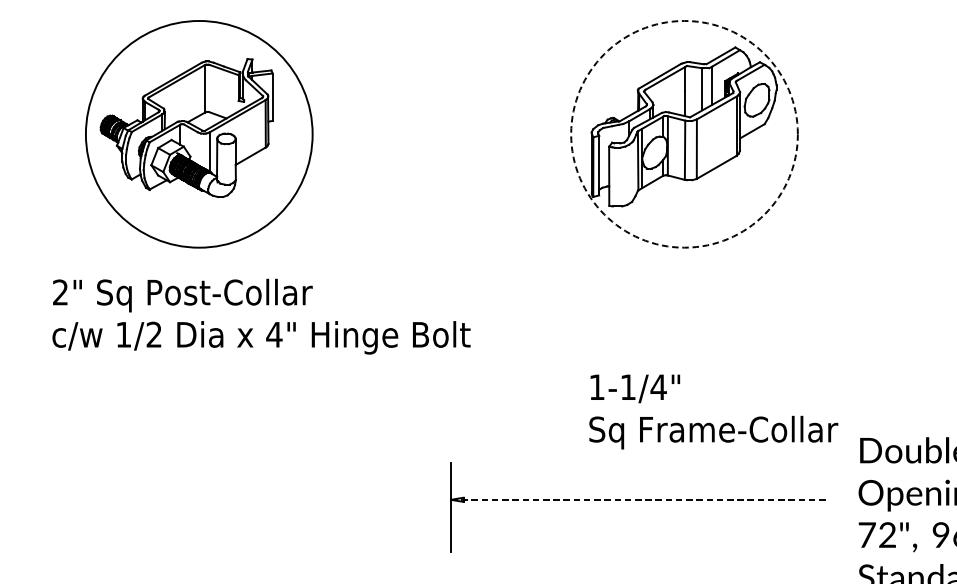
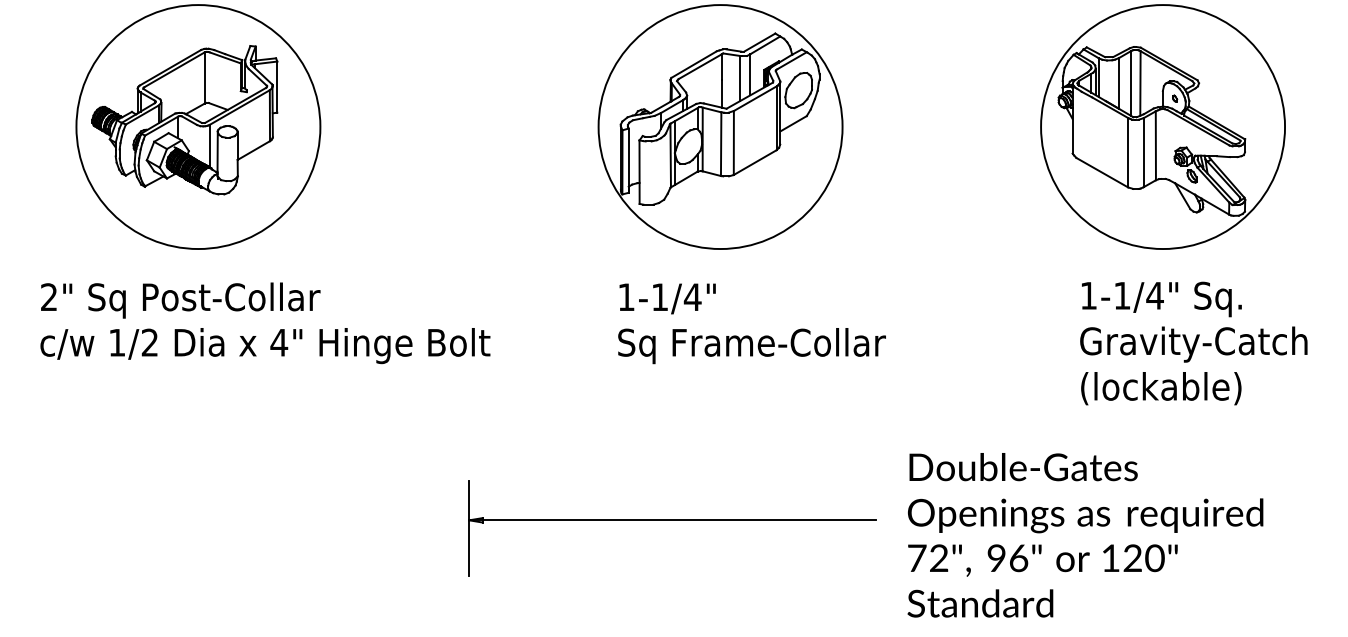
circle: (684, 134) -> (720, 127), dashed -> solid
text: (713, 411) -> (751, 323), moved
line: (639, 499) -> (672, 520), dashed -> solid

